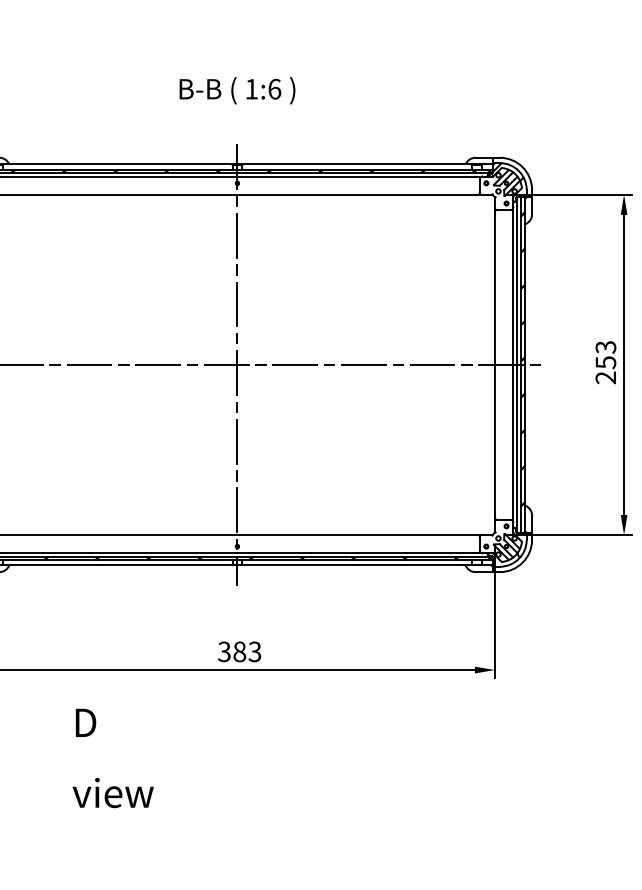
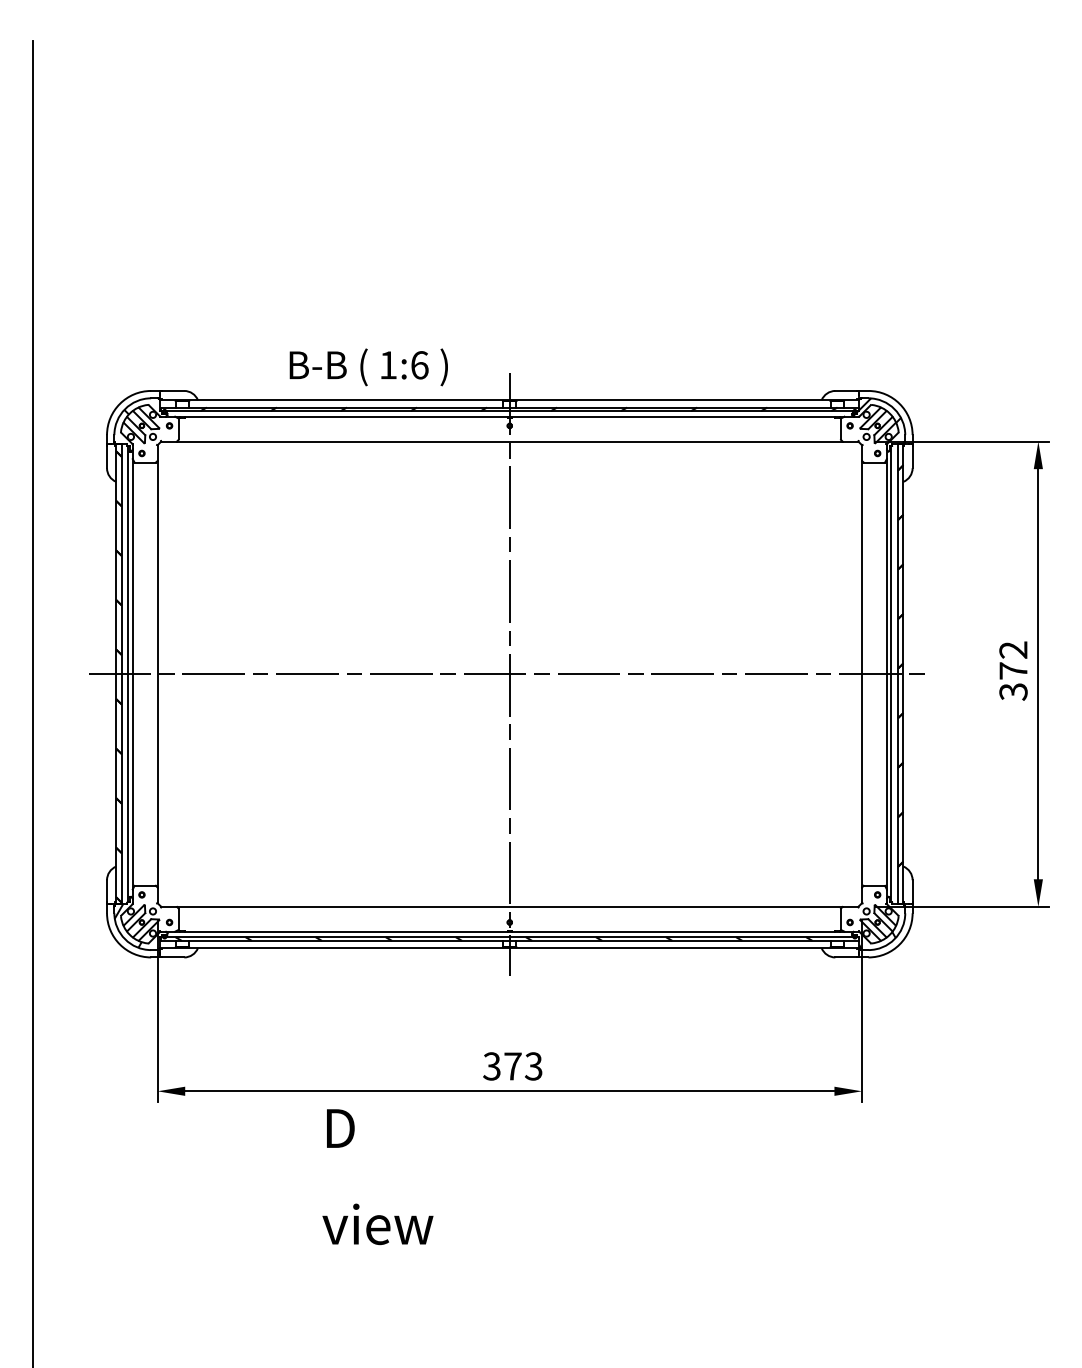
text: (237, 90) -> (368, 367), moved
text: (605, 362) -> (1013, 670), 253 -> 372
text: (239, 651) -> (512, 1066), 383 -> 373
text: (112, 758) -> (377, 1177), moved

